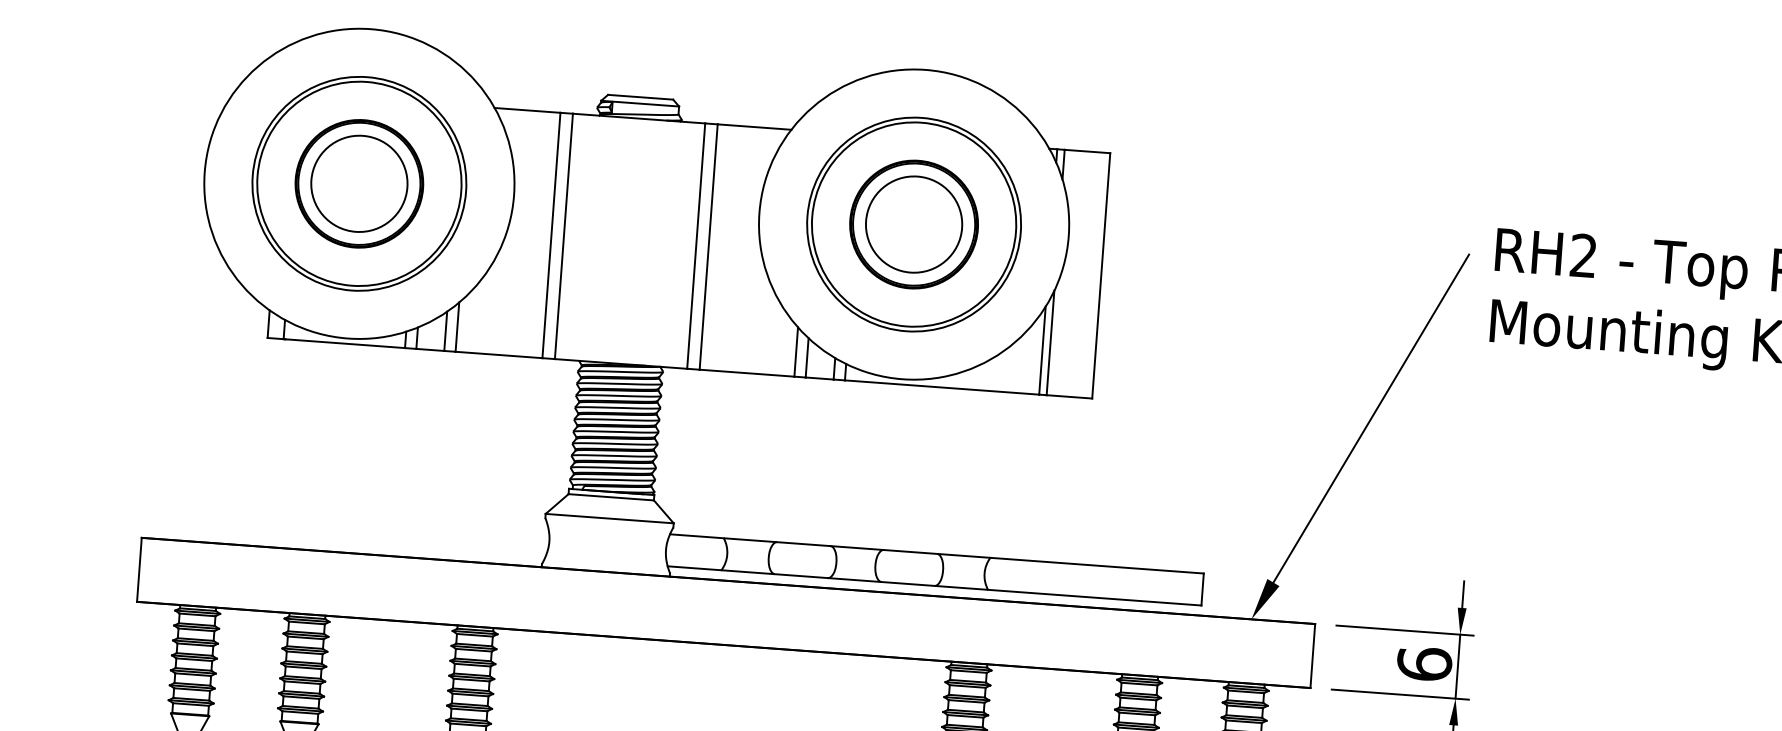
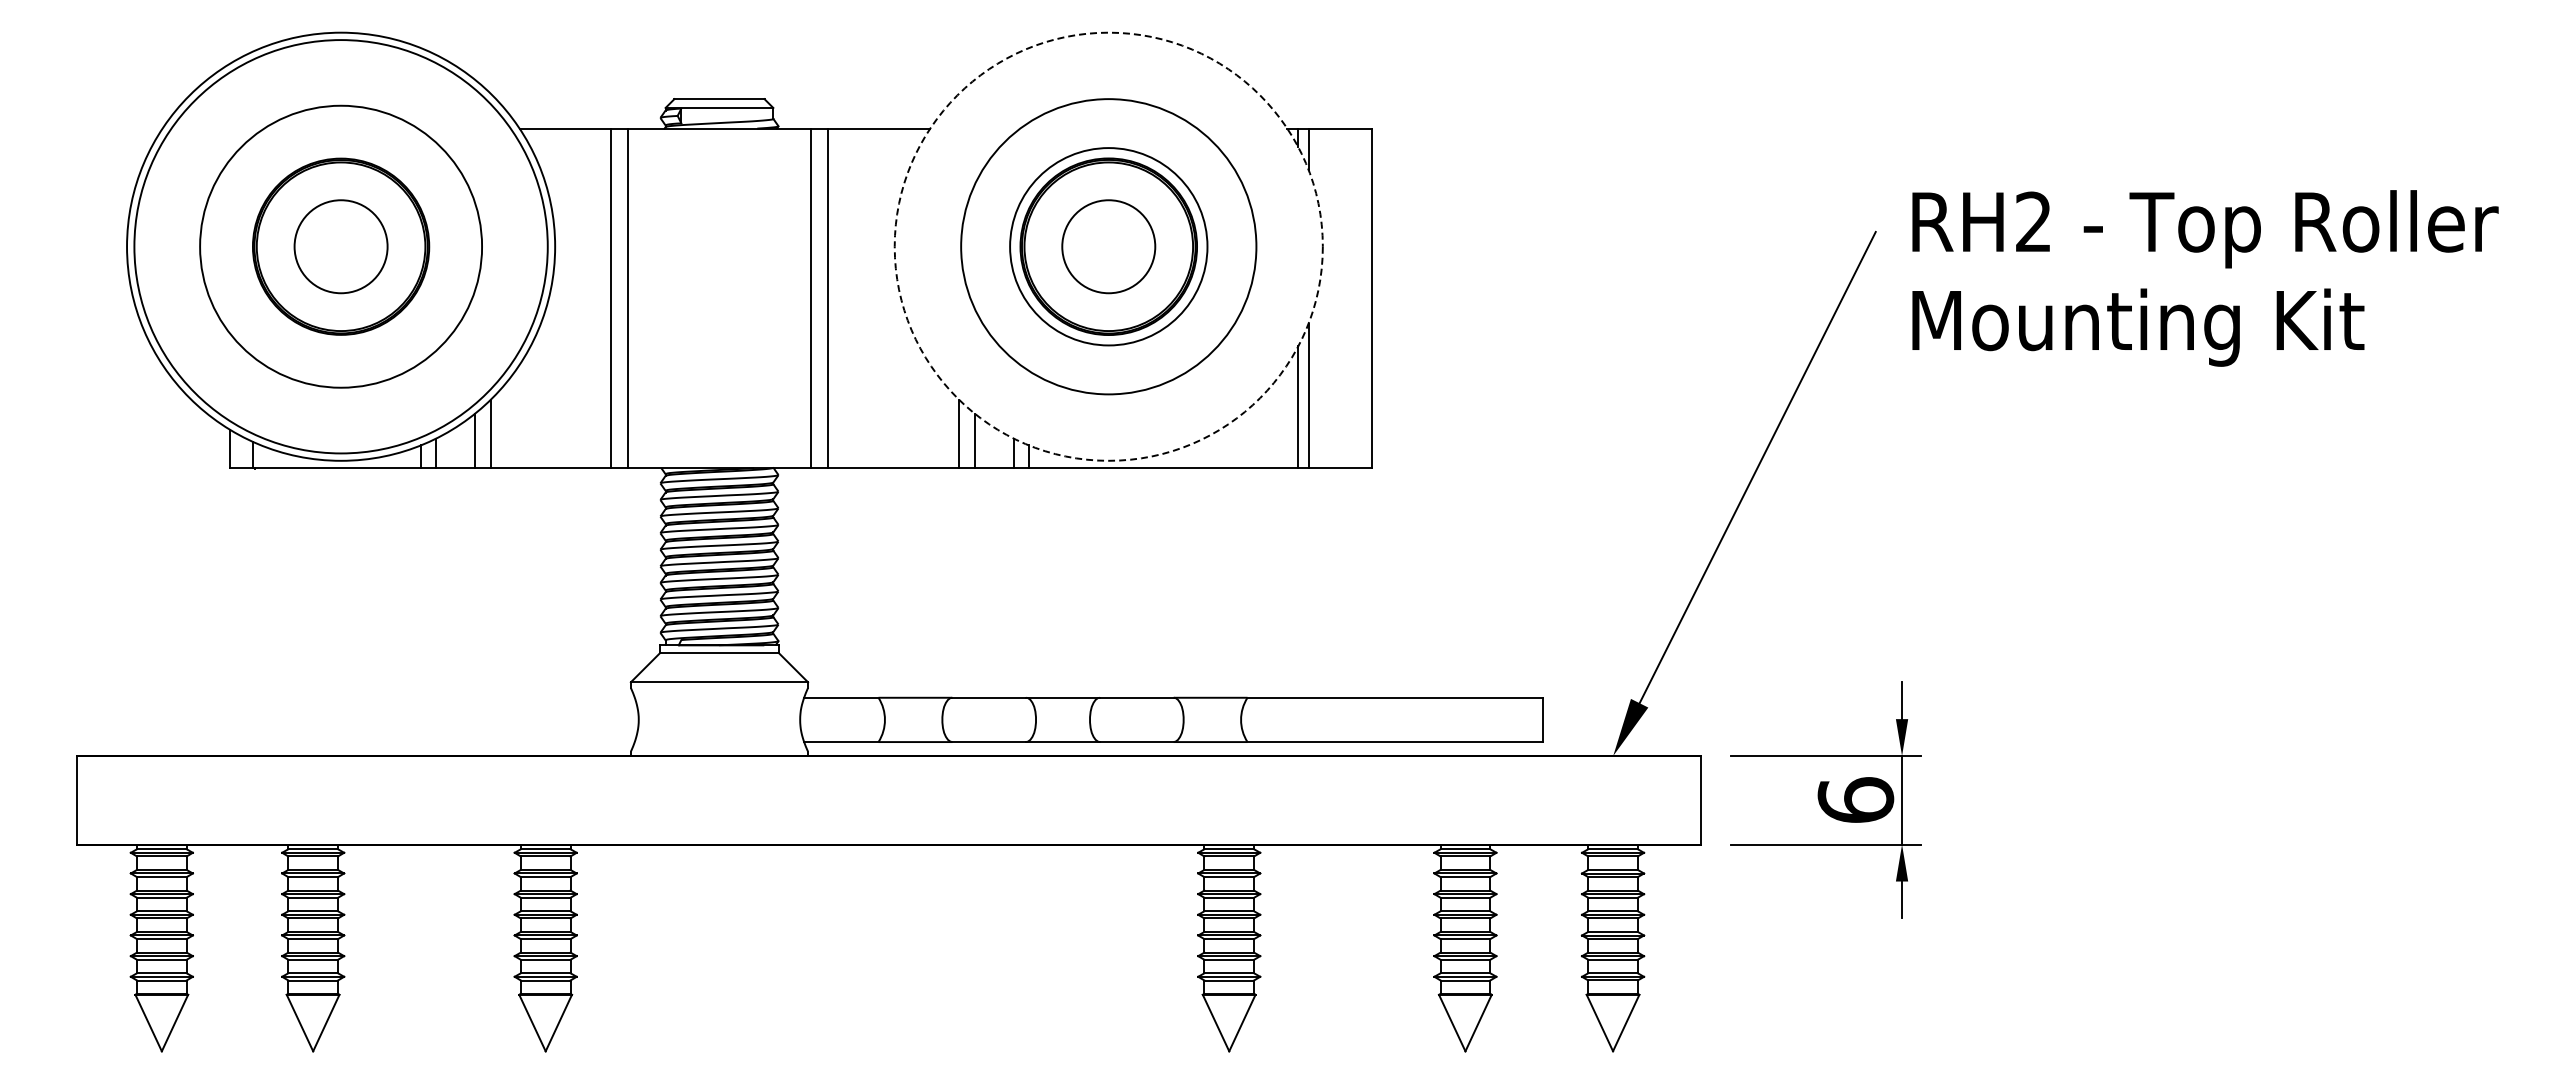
circle: (358, 183) -> (340, 246), size x0.7
circle: (358, 183) -> (340, 246), size x1.4
circle: (913, 224) -> (1108, 246), size x0.7
circle: (913, 224) -> (1108, 246), size x0.7
circle: (913, 224) -> (1108, 246), solid -> dashed

